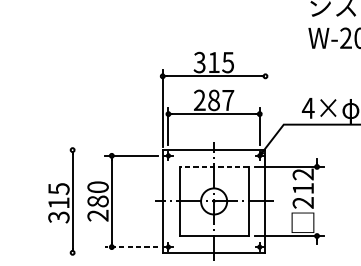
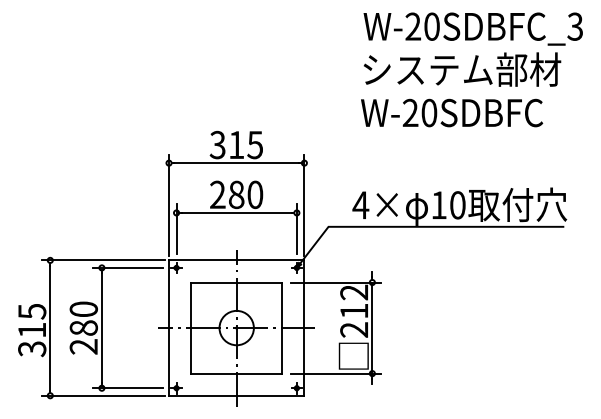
text: (228, 100) -> (255, 194), 287 -> 280
line: (265, 108) -> (304, 205), added
line: (112, 150) -> (102, 260), added
line: (213, 166) -> (236, 282), dashed -> solid
line: (317, 201) -> (372, 327), added
line: (131, 247) -> (127, 388), dashed -> solid
line: (112, 252) -> (102, 395), added

